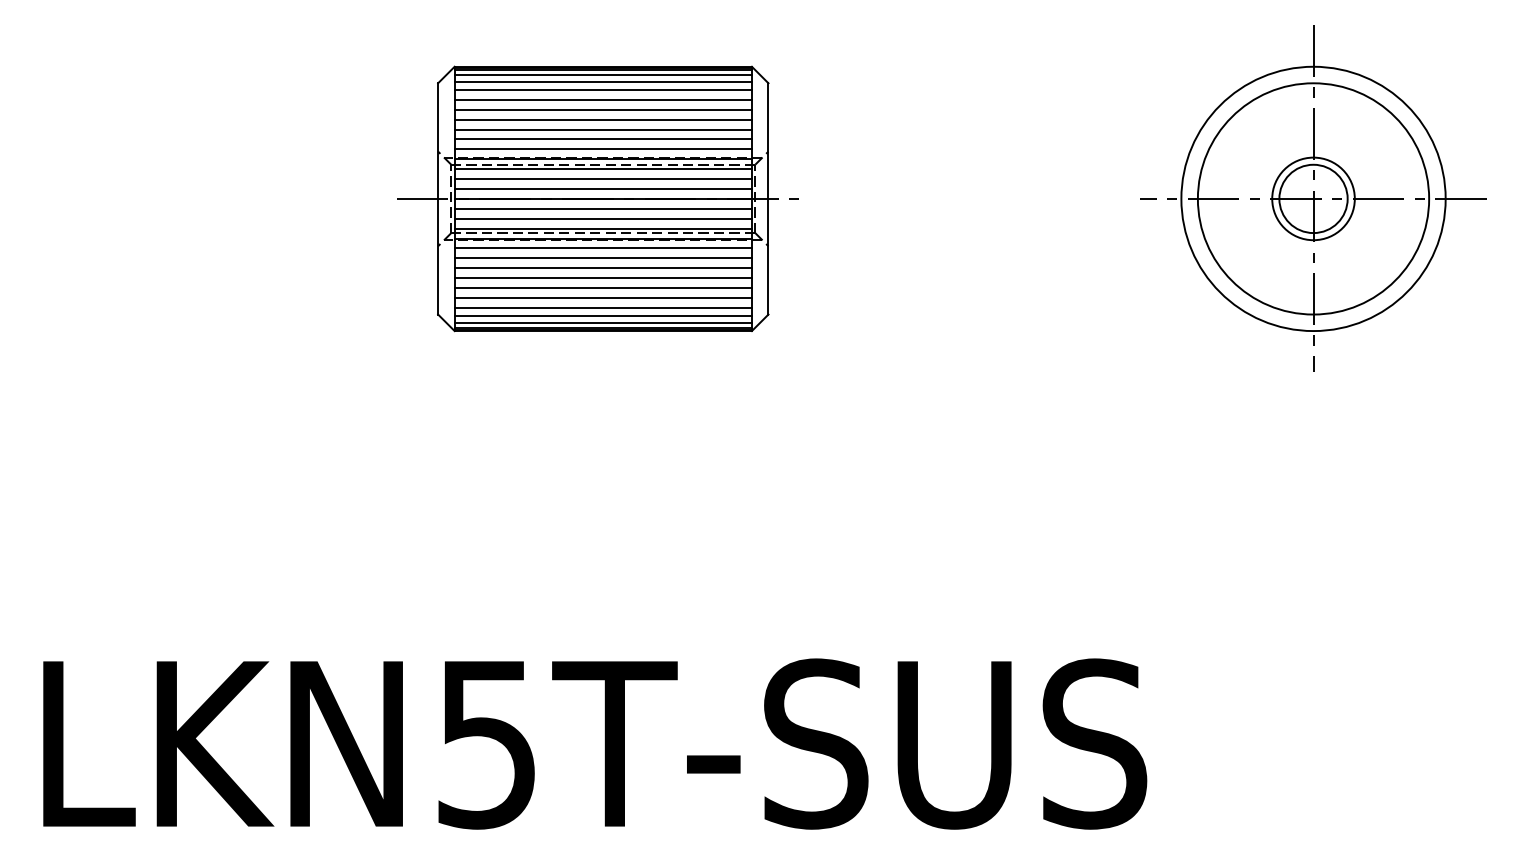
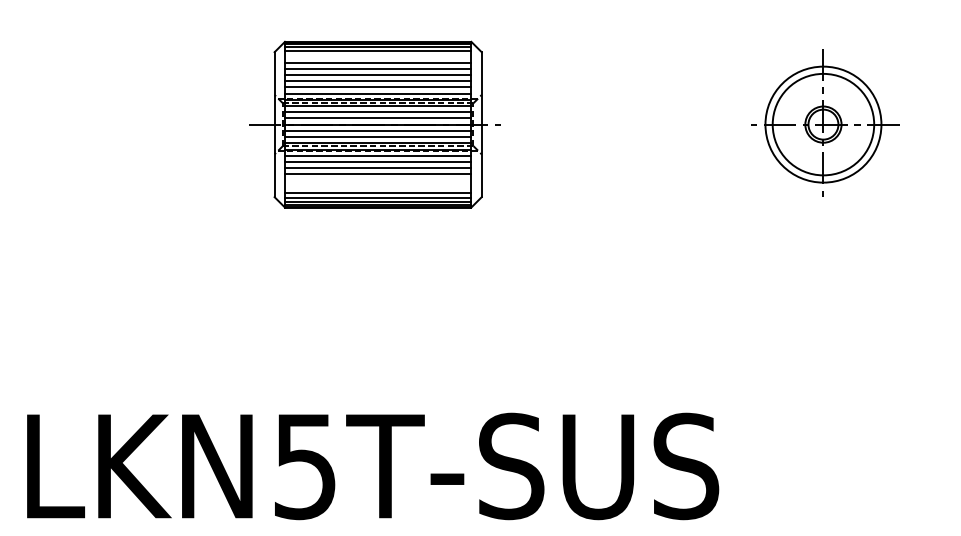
line: (602, 90) -> (377, 56), removed
part: (1313, 198) -> (823, 124), size x0.7
line: (602, 287) -> (377, 180), removed
line: (602, 297) -> (377, 186), removed

